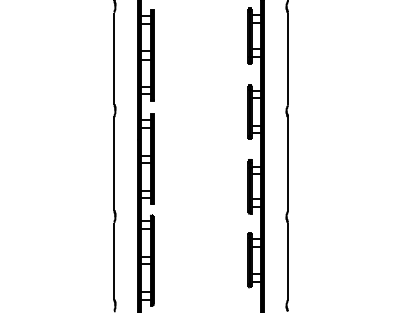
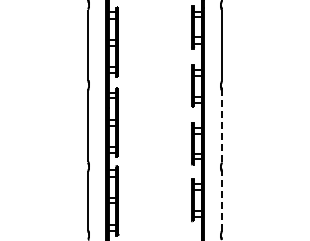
line: (287, 162) -> (221, 125), solid -> dashed
line: (287, 261) -> (221, 201), solid -> dashed

